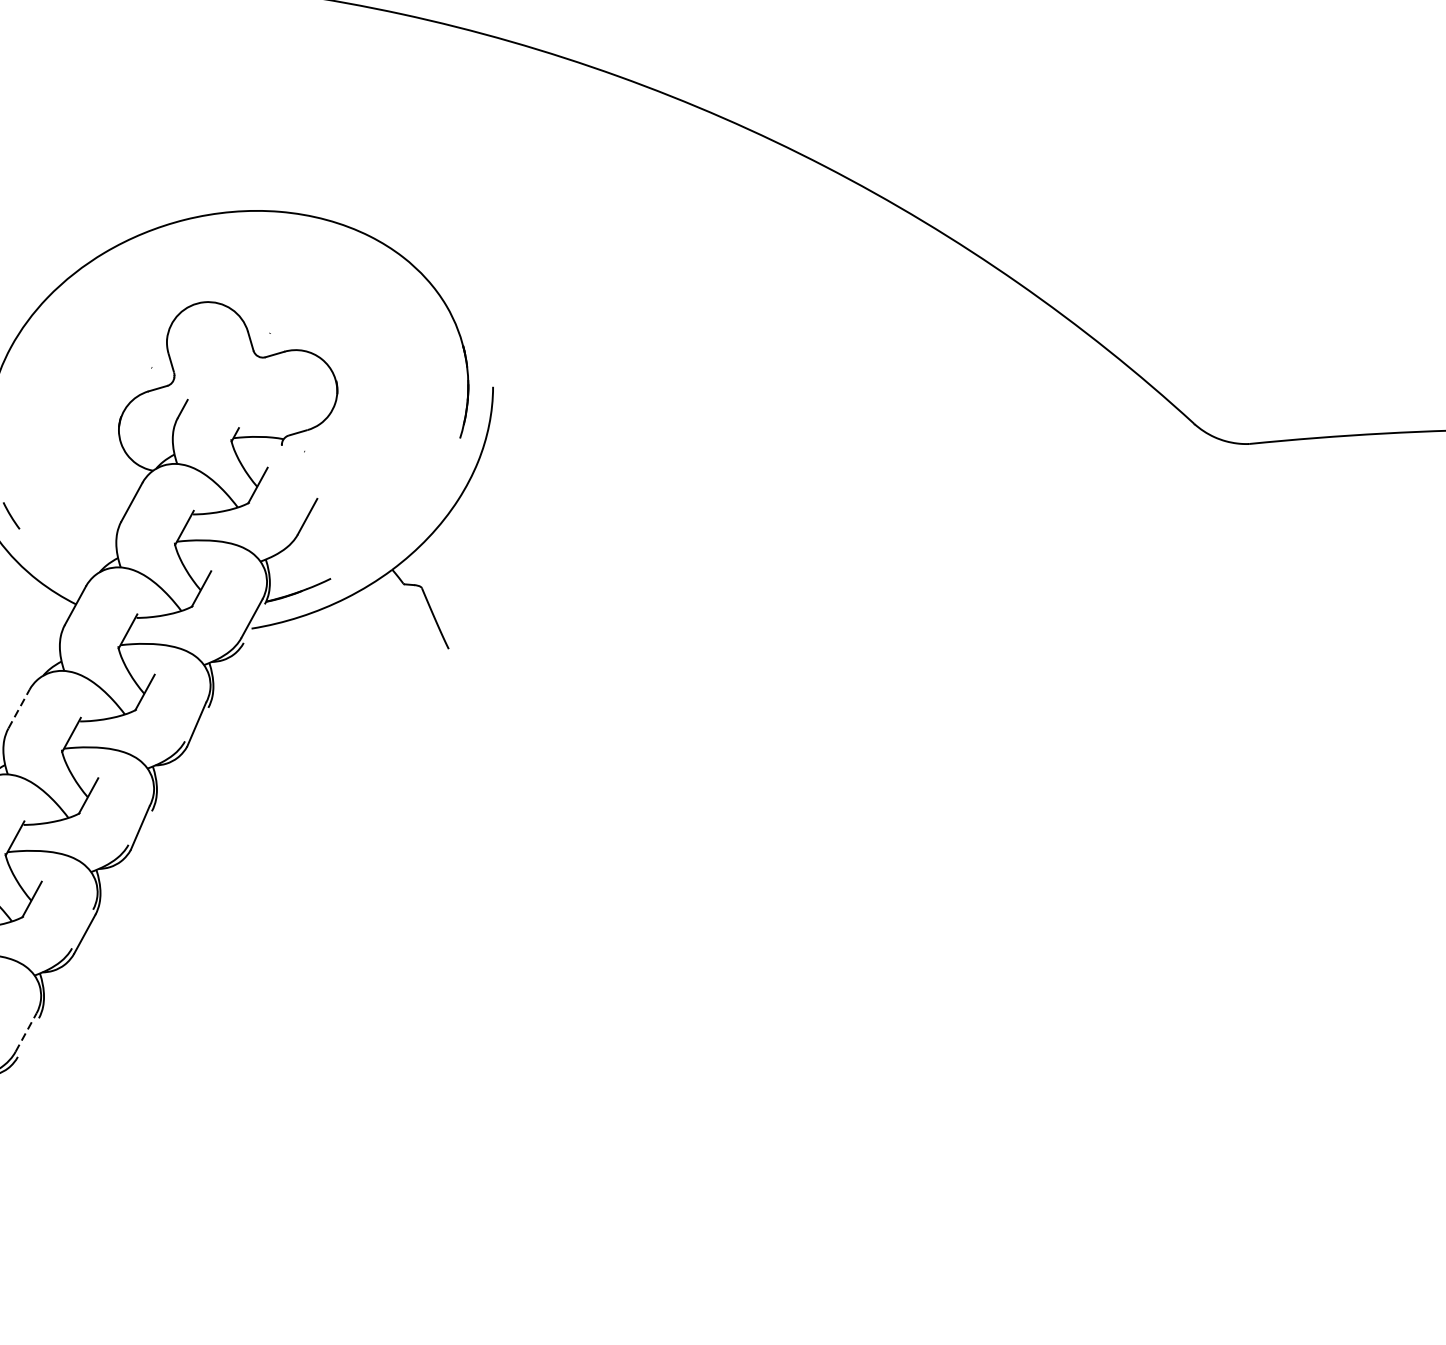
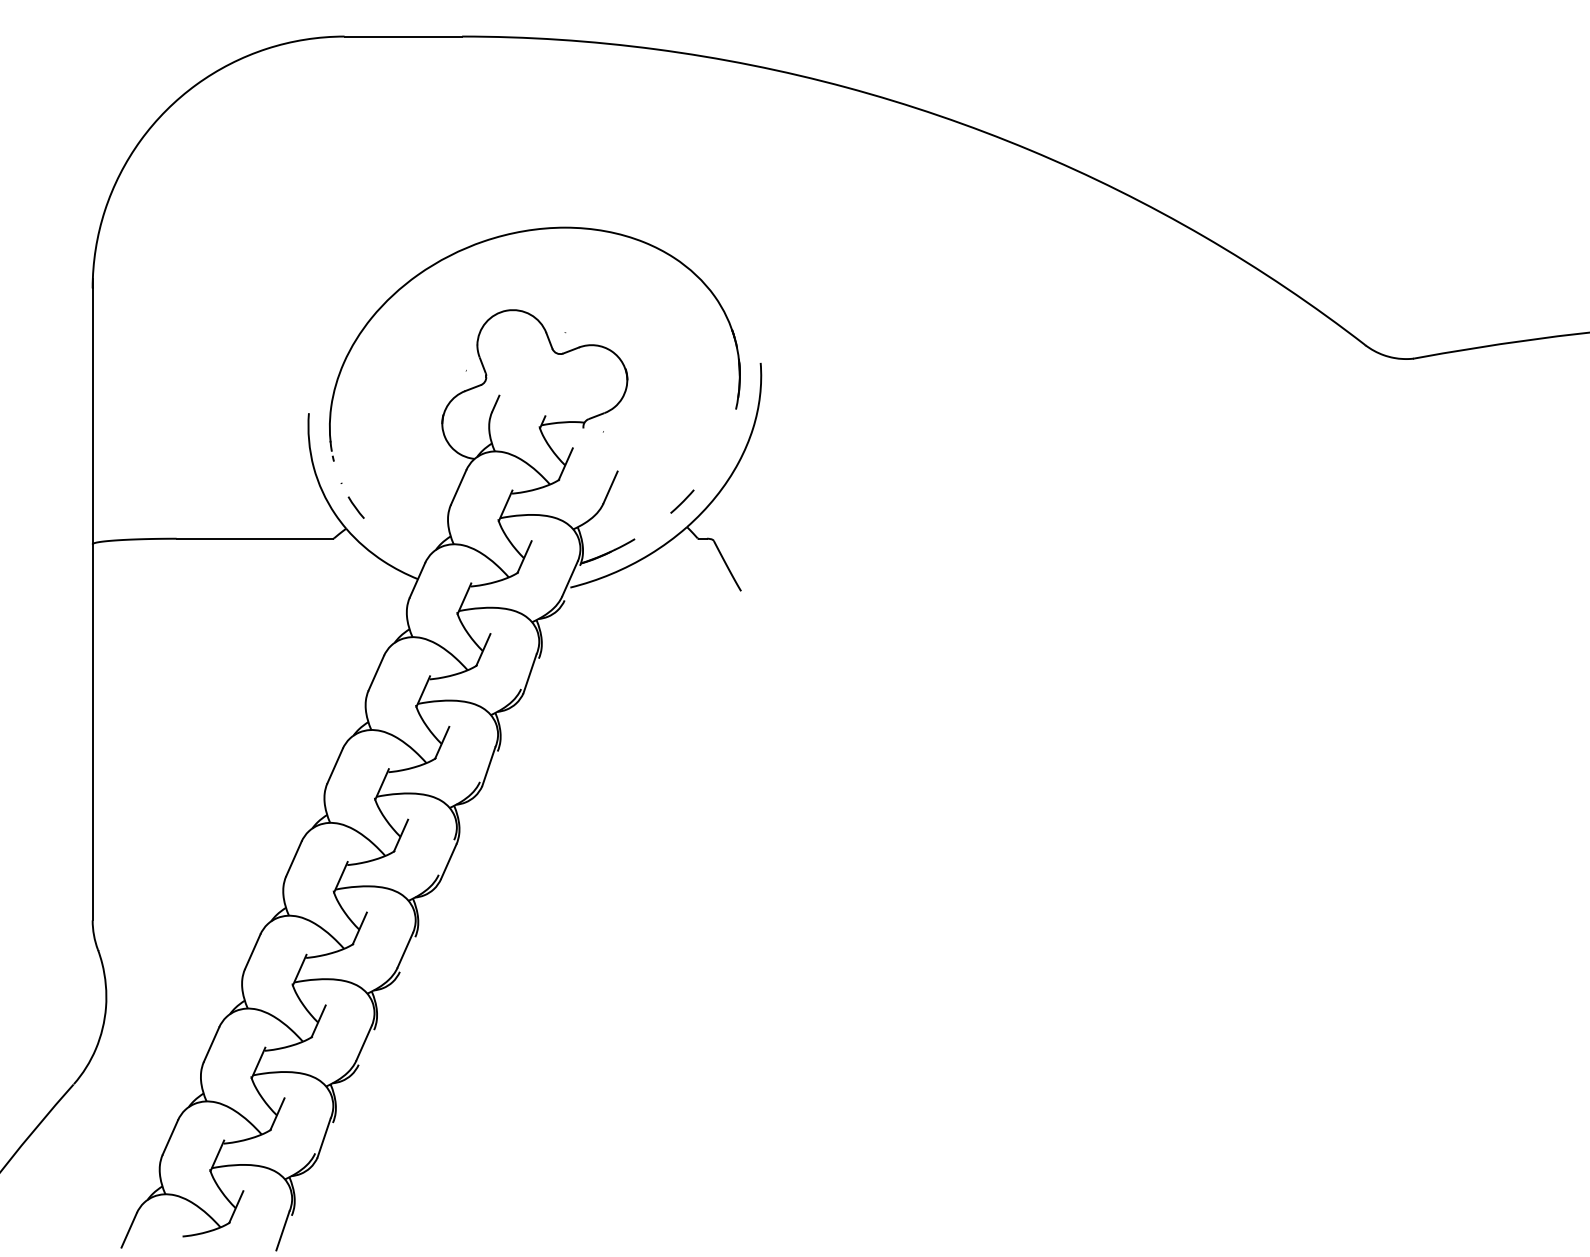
line: (389, 539) -> (682, 501), added
line: (19, 709) -> (376, 673), dashed -> solid
line: (26, 1032) -> (405, 950), dashed -> solid

